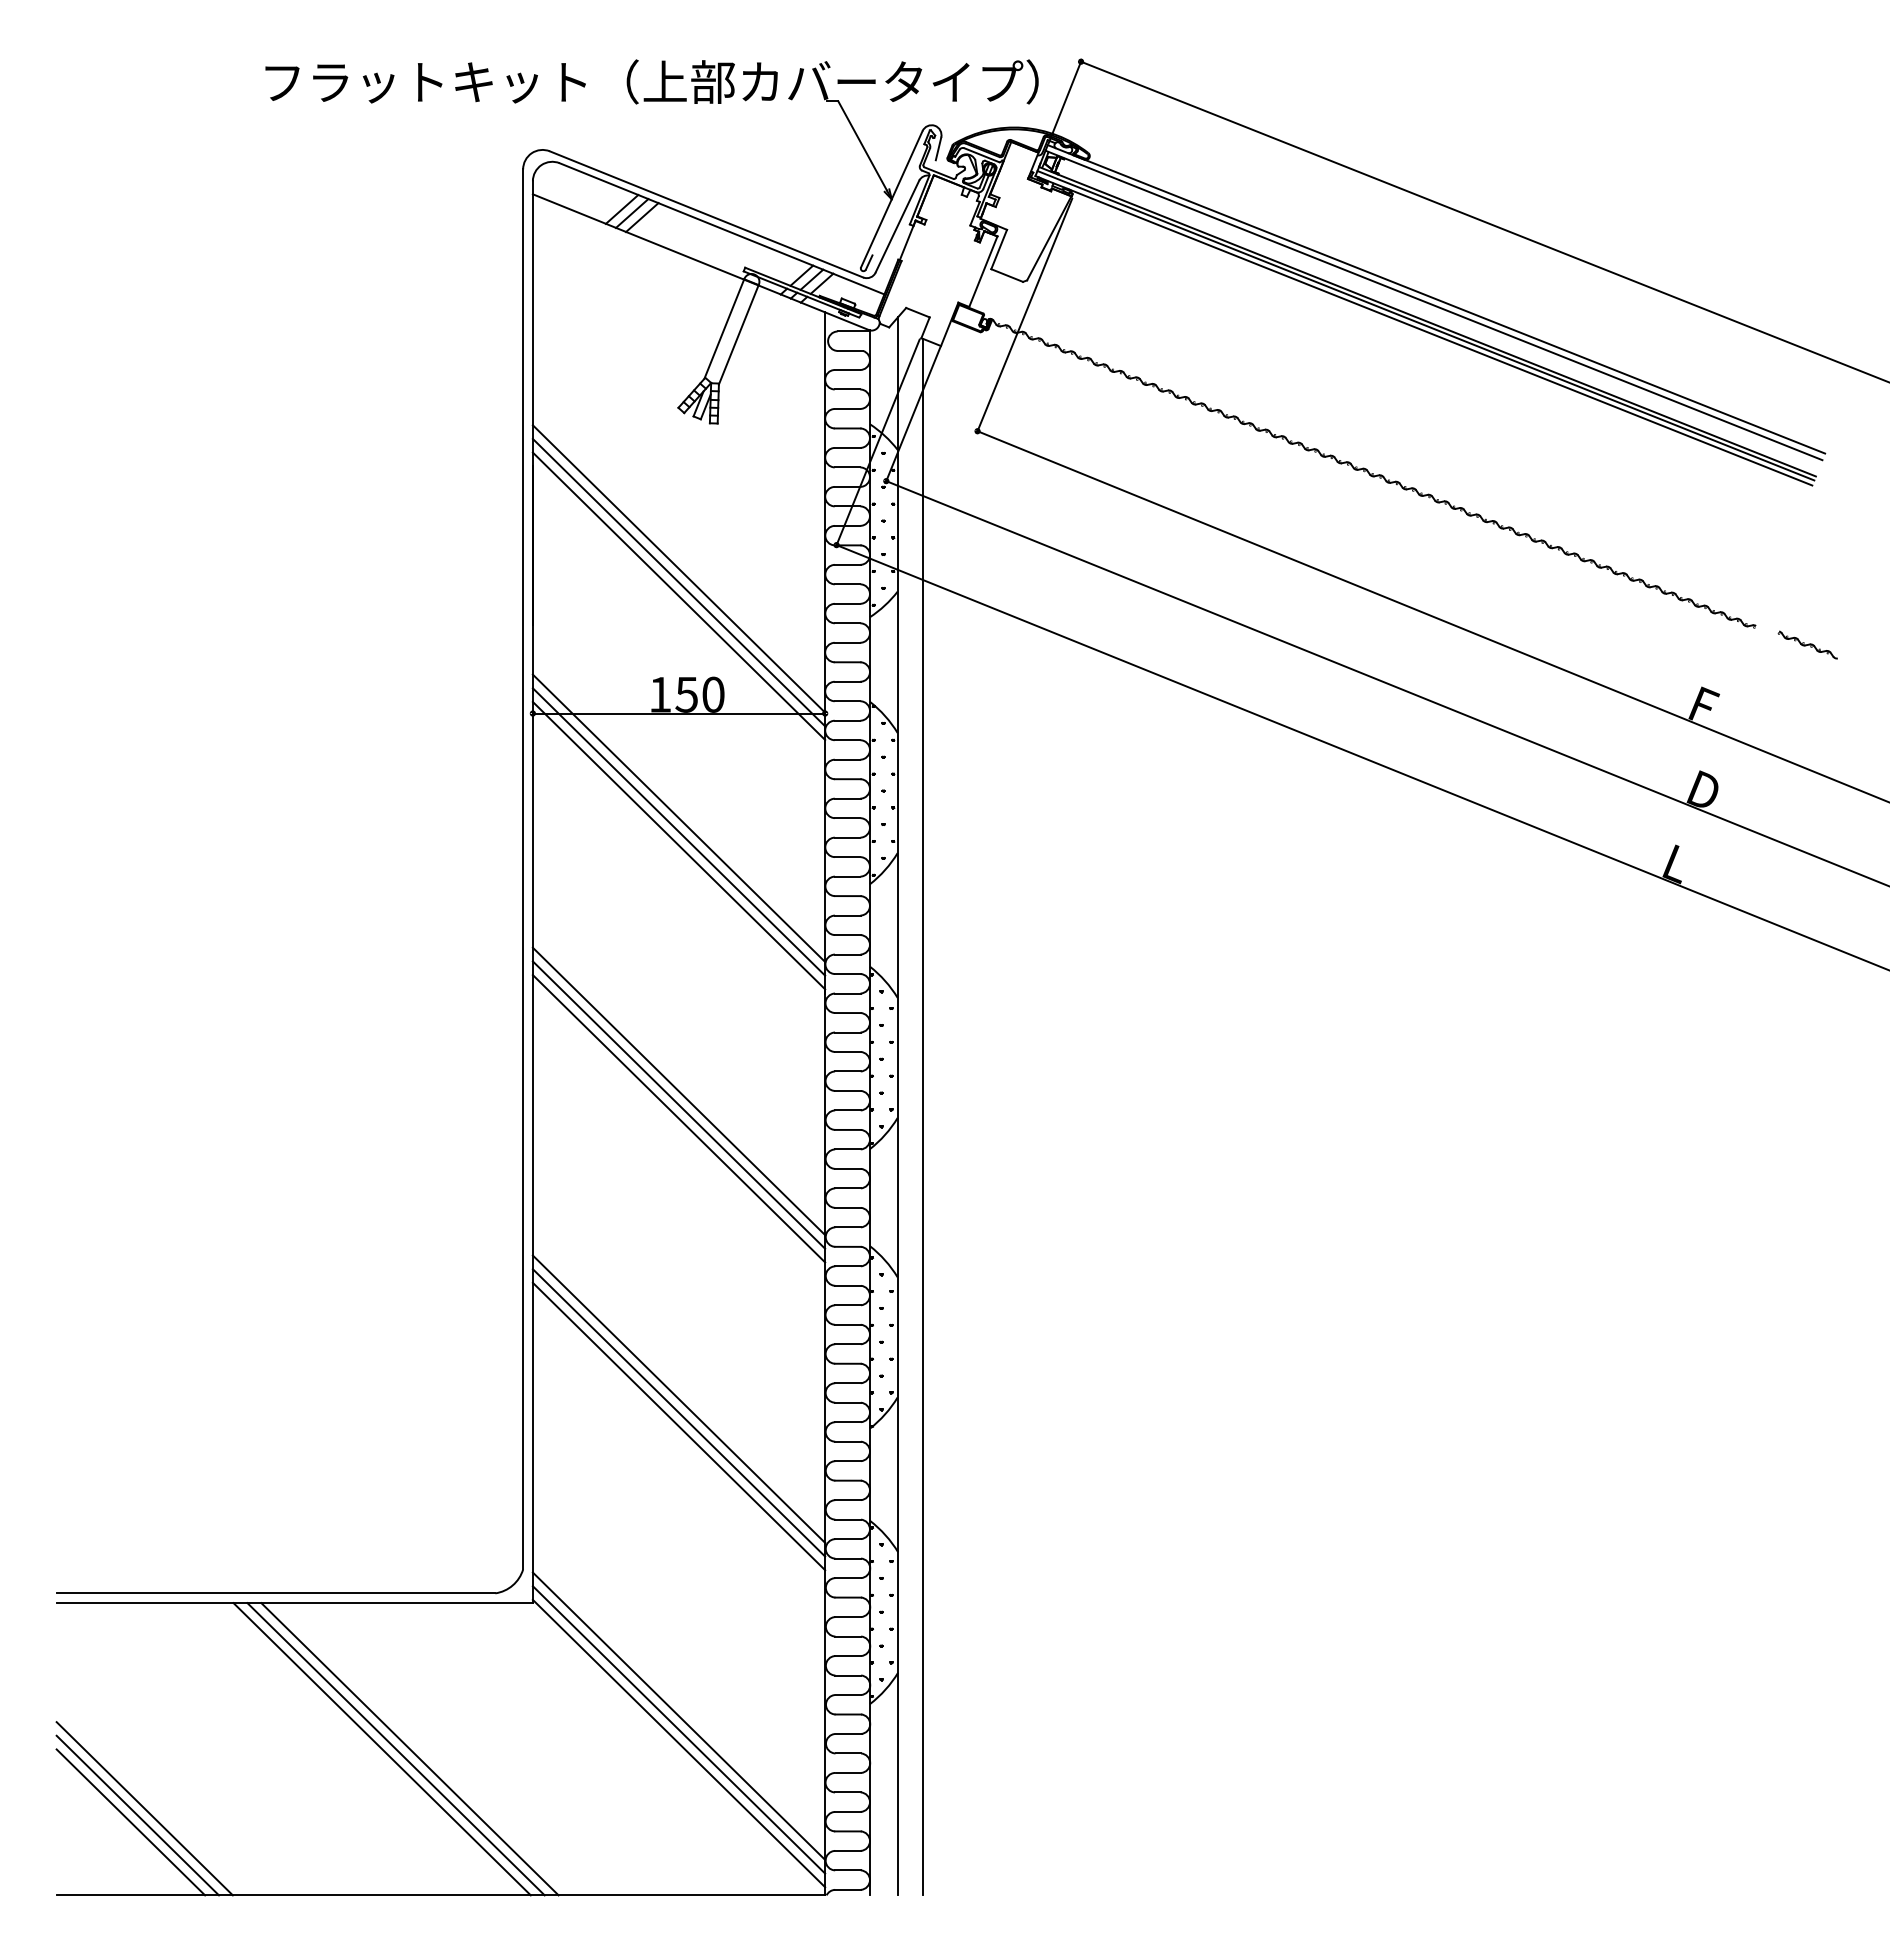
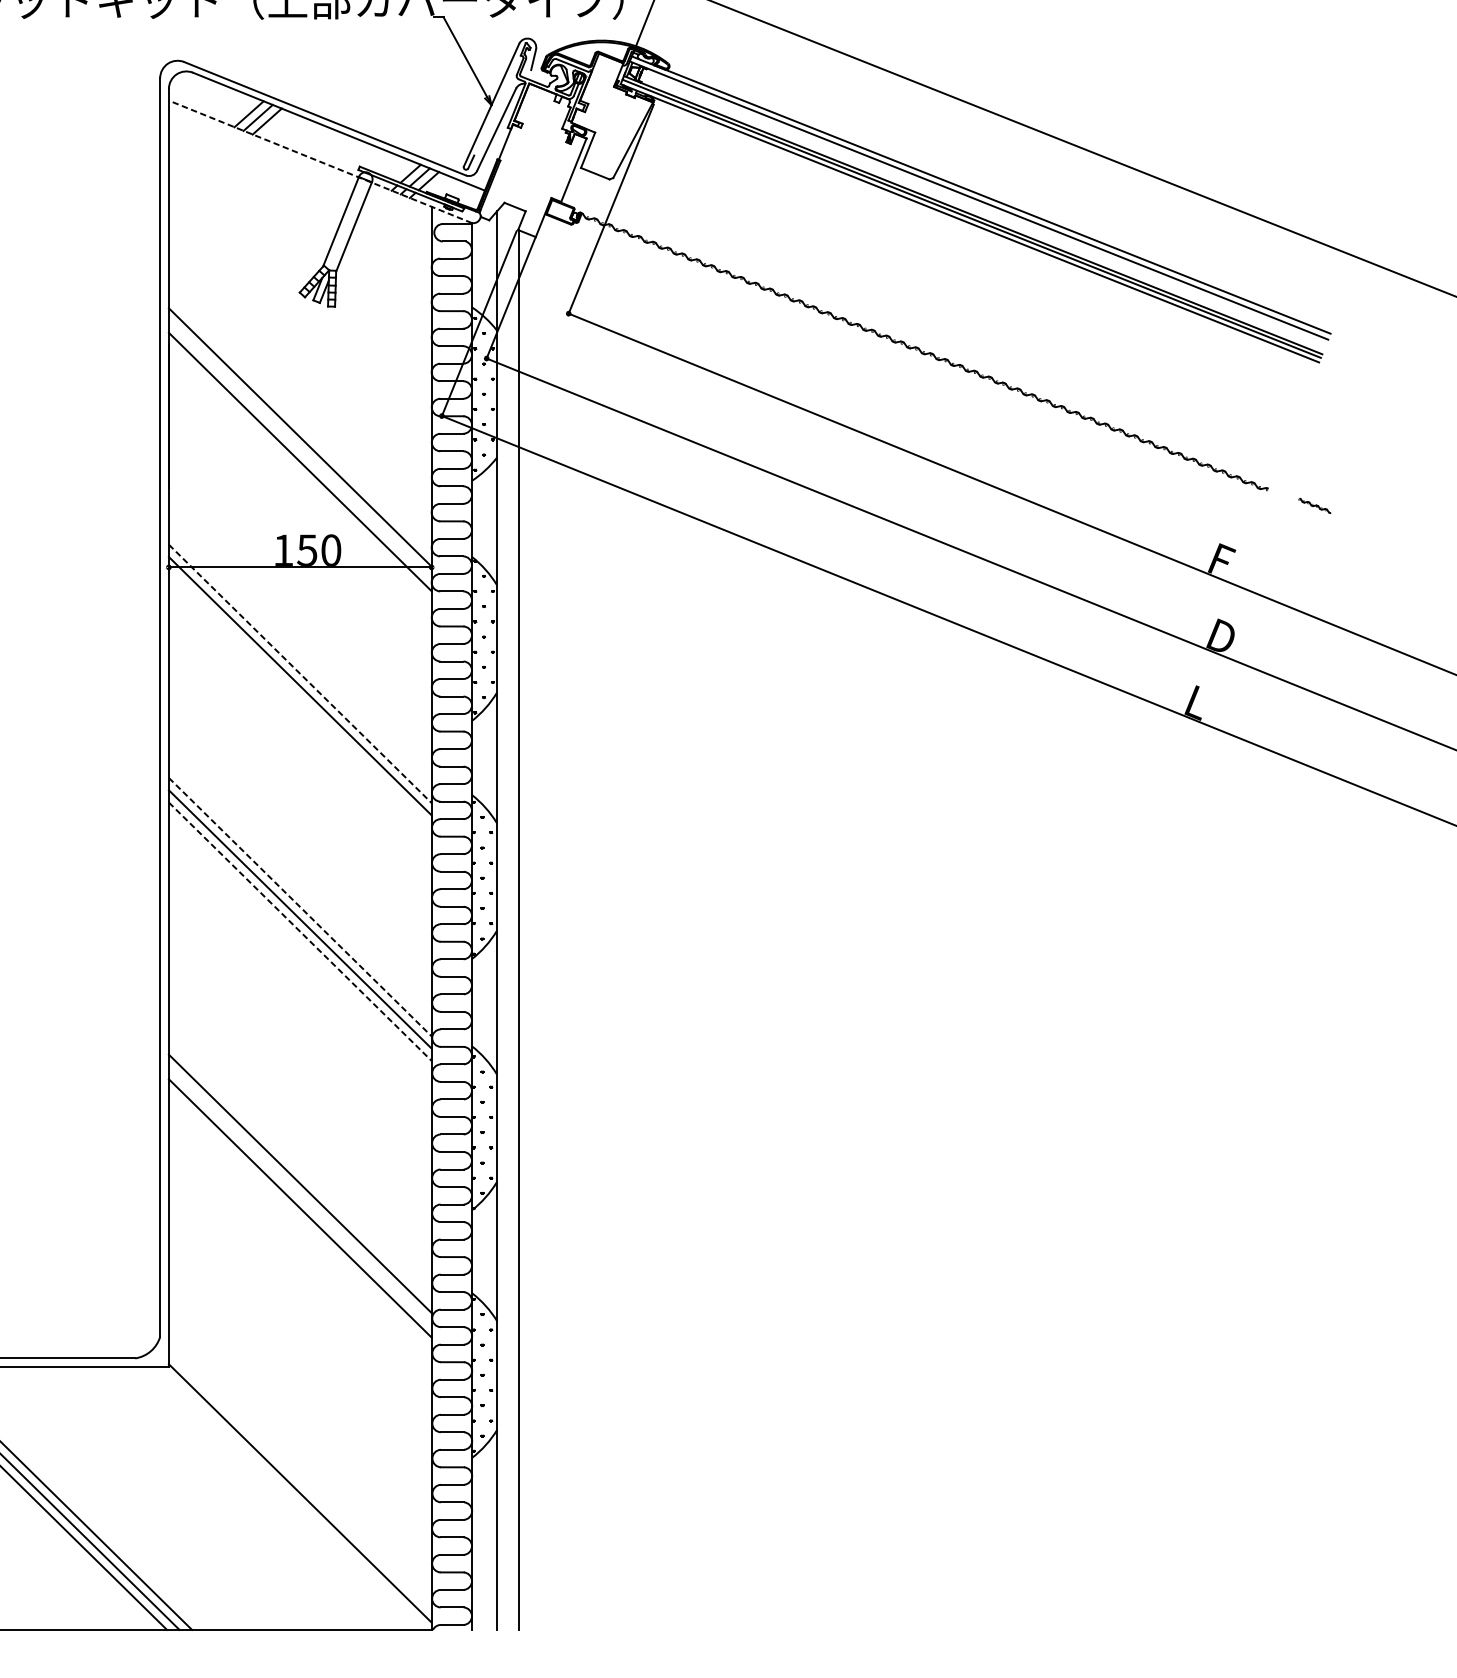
line: (701, 262) -> (320, 161), solid -> dashed
line: (678, 582) -> (299, 449), removed
part: (1807, 644) -> (1314, 505), size x0.6
line: (678, 818) -> (299, 661), removed
line: (679, 831) -> (300, 673), solid -> dashed
line: (679, 1091) -> (300, 907), solid -> dashed
line: (679, 1118) -> (300, 931), solid -> dashed
line: (678, 1412) -> (299, 1195), removed
line: (678, 1715) -> (299, 1468), removed
line: (678, 1729) -> (299, 1480), removed

